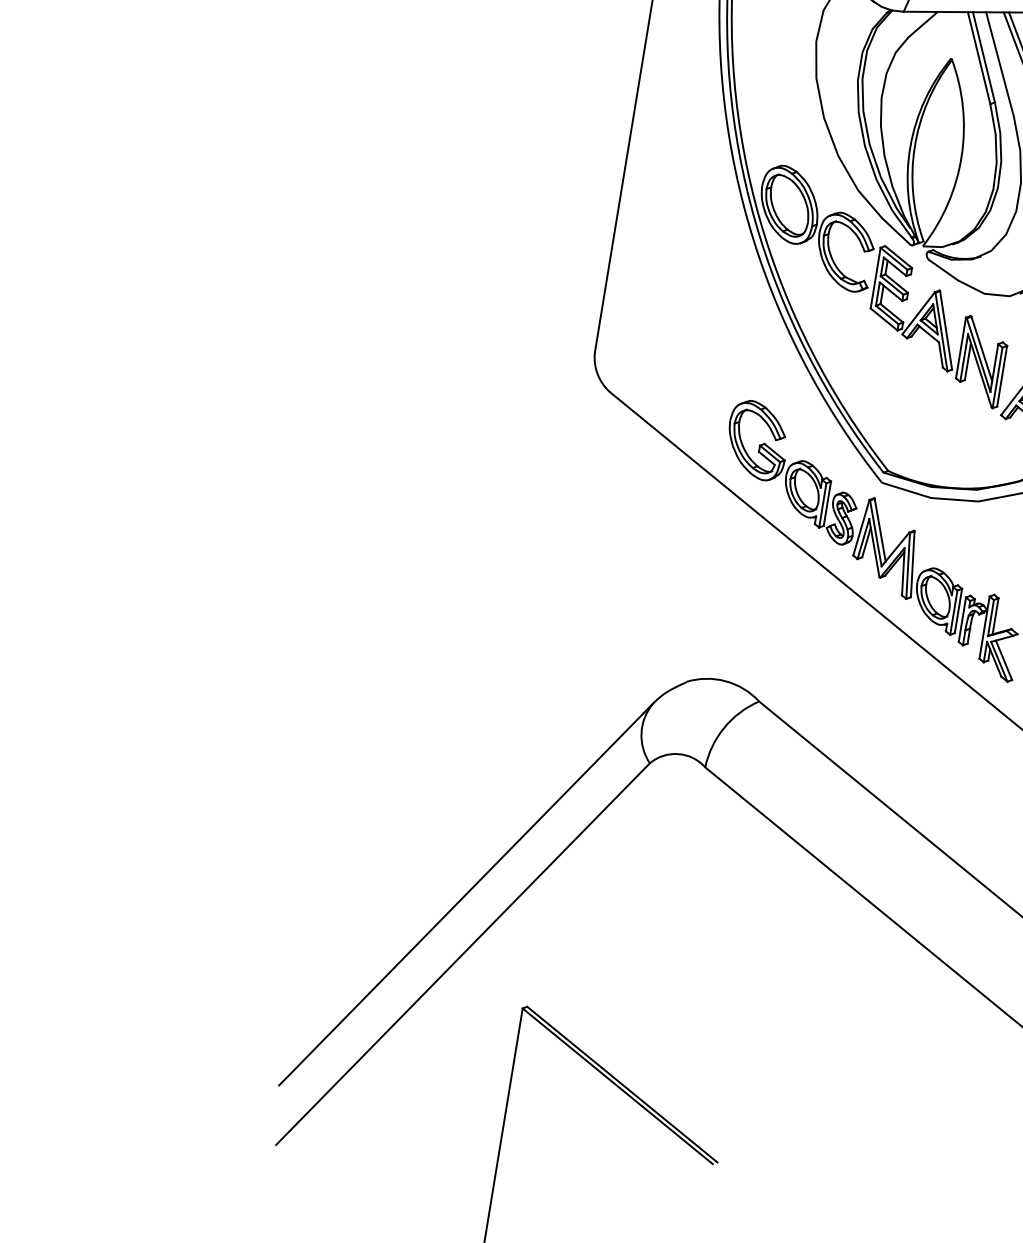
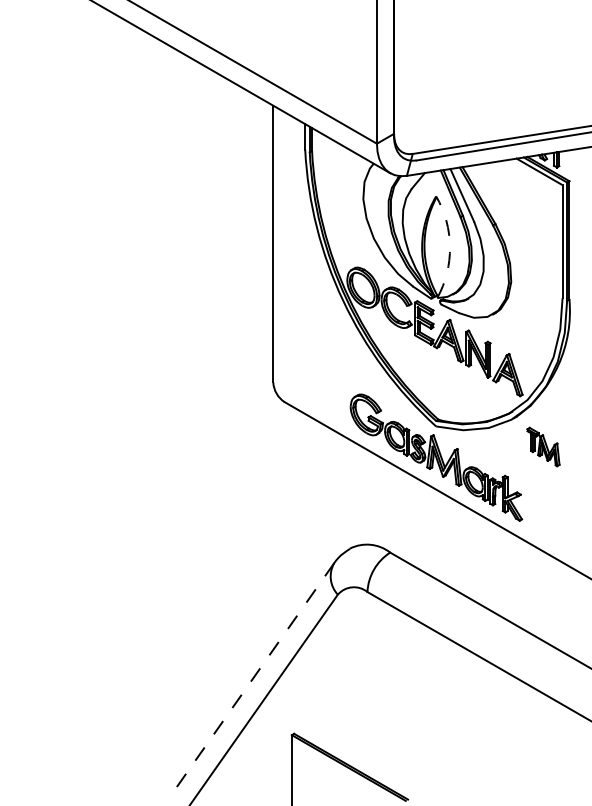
arc: (962, 156) -> (450, 247), solid -> dashed
line: (466, 893) -> (252, 679), solid -> dashed

